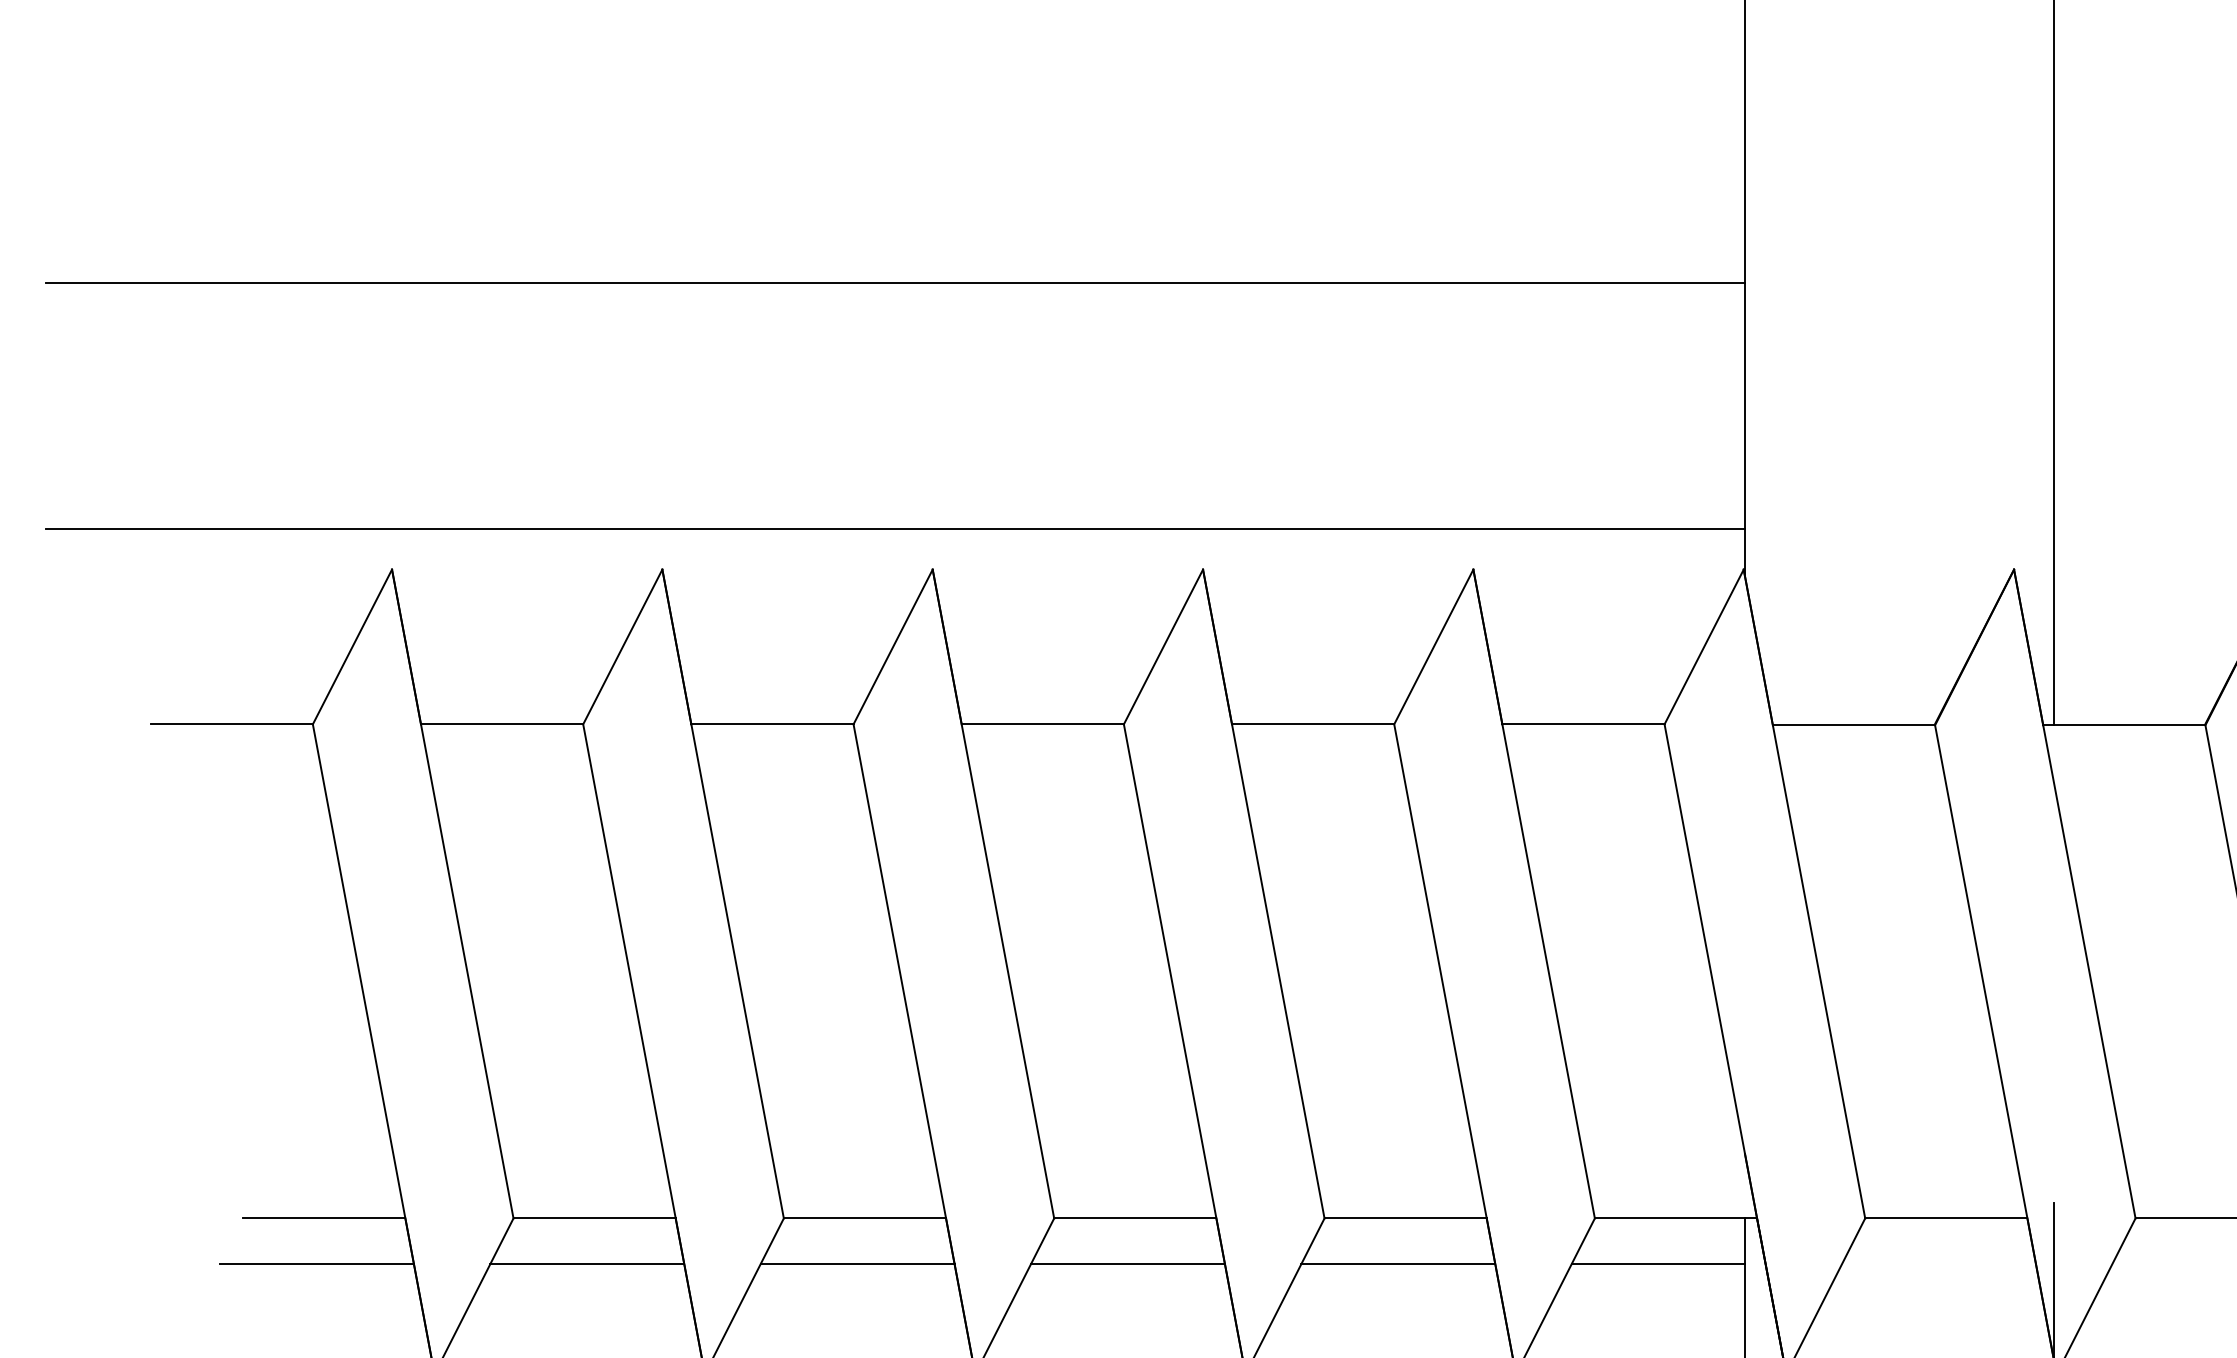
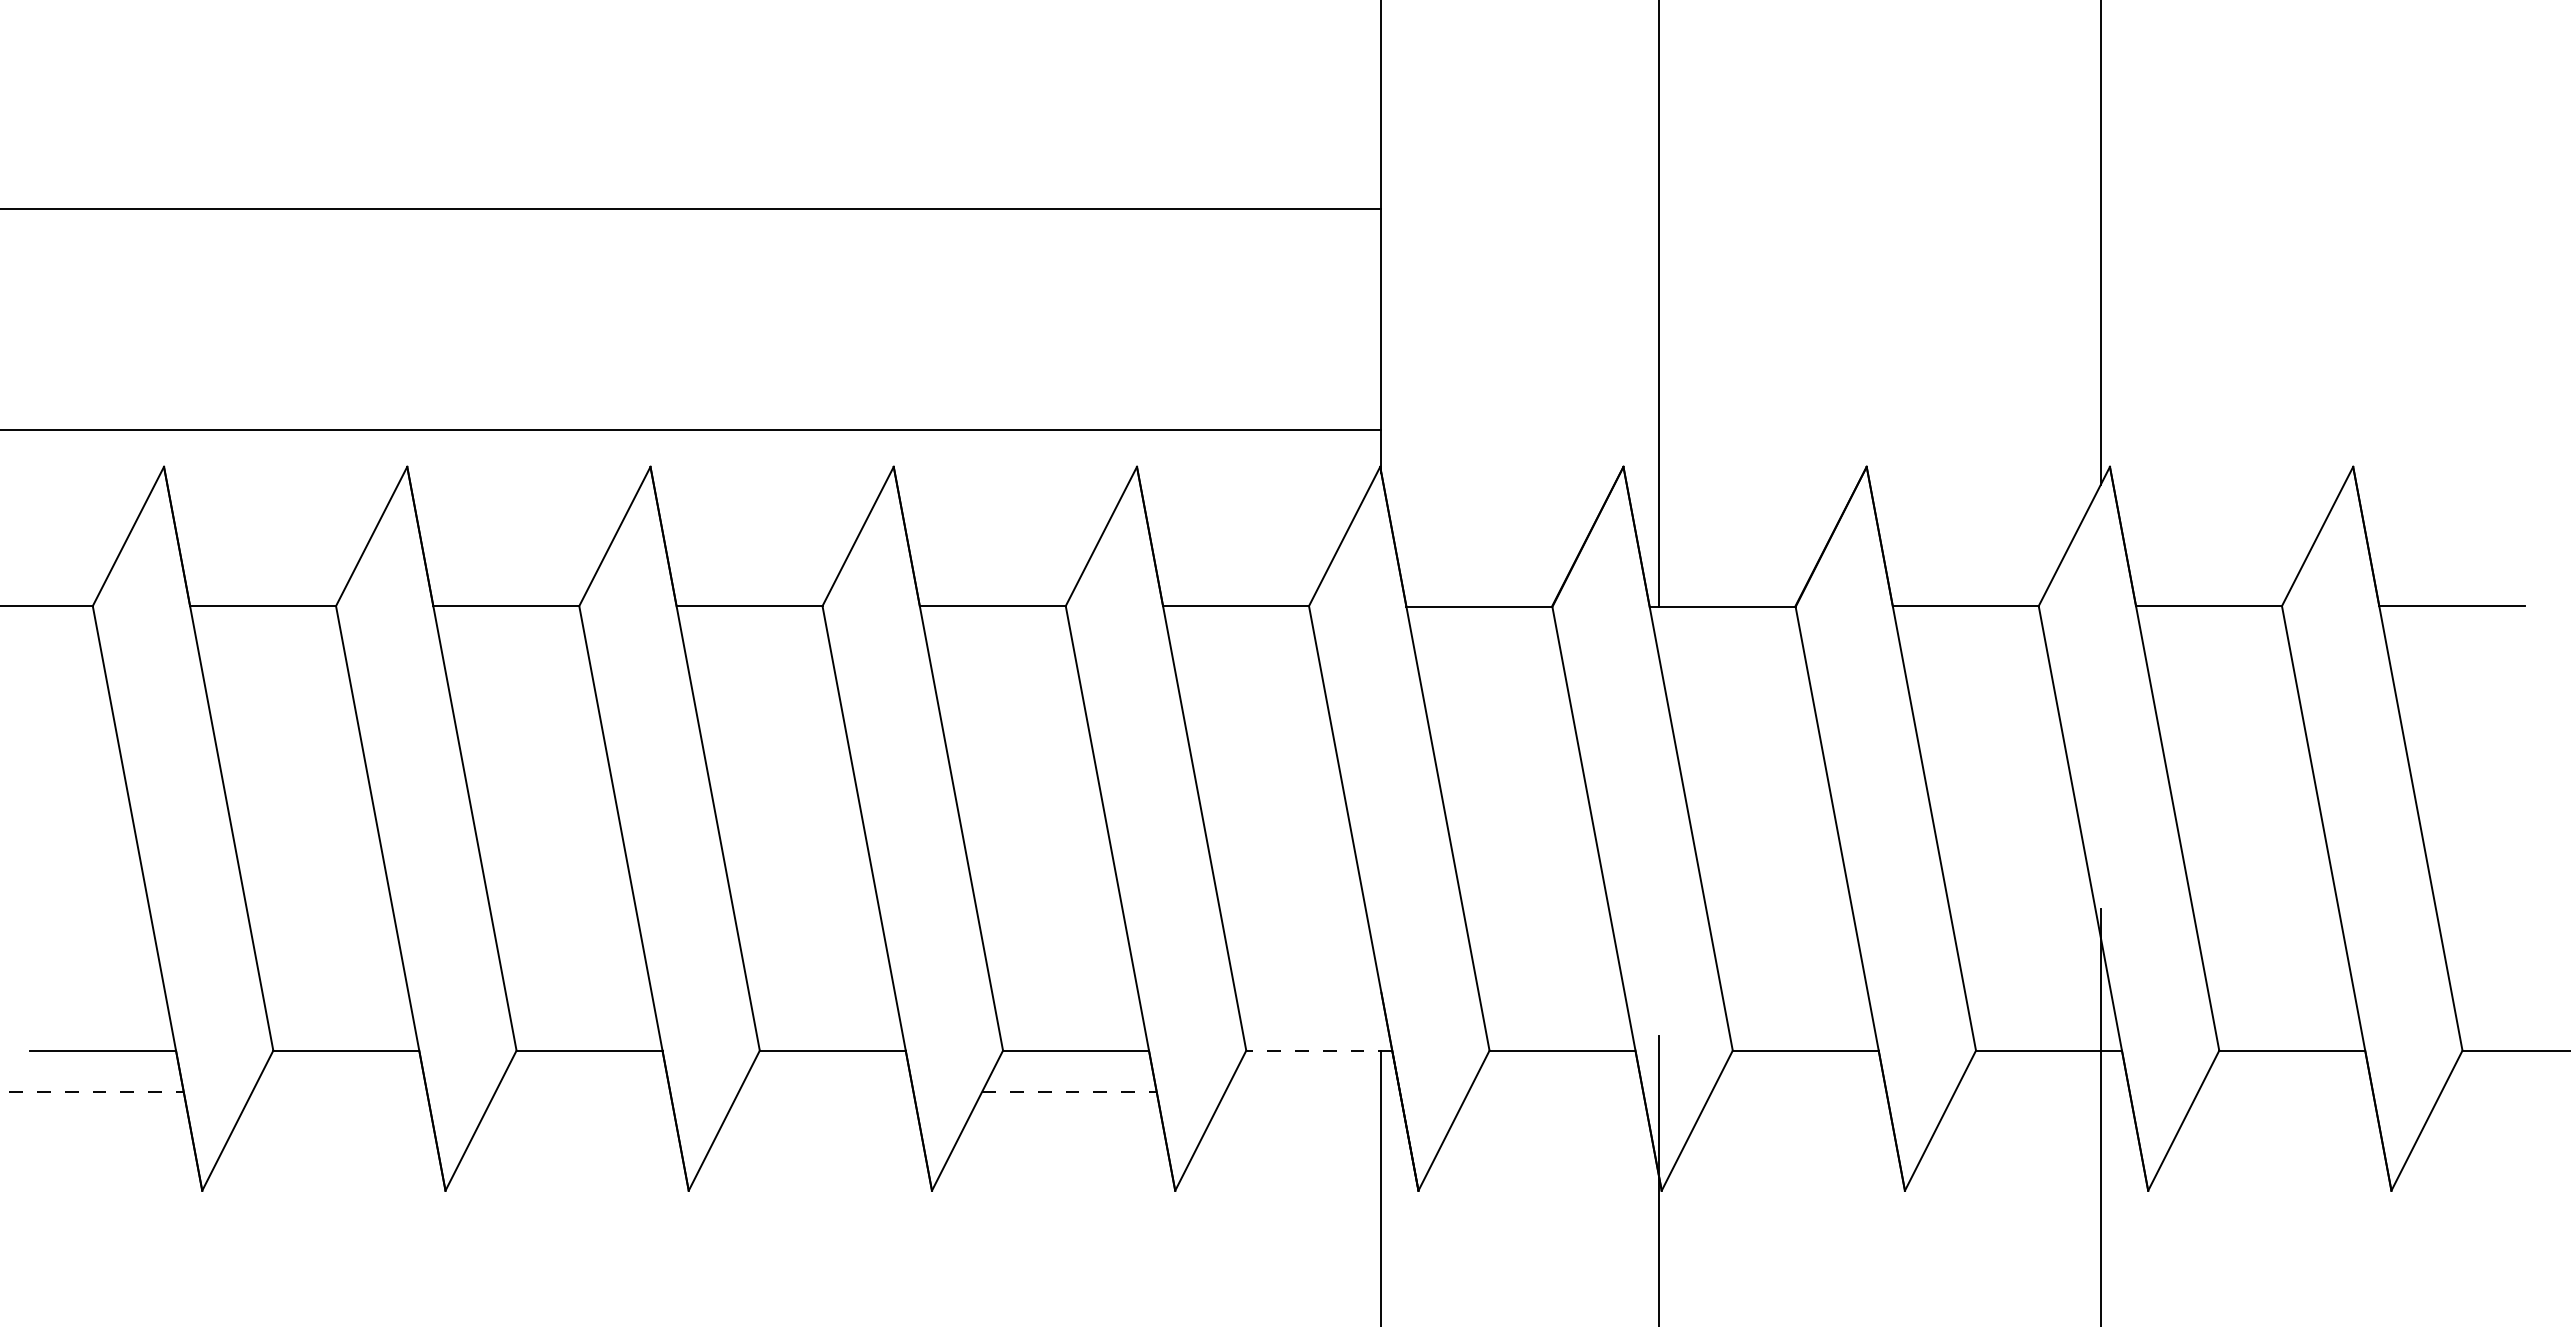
line: (1676, 1218) -> (1319, 1050), solid -> dashed
line: (316, 1263) -> (96, 1091), solid -> dashed
line: (587, 1263) -> (339, 1091), removed
line: (857, 1263) -> (582, 1091), removed
line: (1127, 1263) -> (825, 1091), removed
line: (1398, 1263) -> (1069, 1091), solid -> dashed
line: (1658, 1263) -> (1303, 1091), removed

